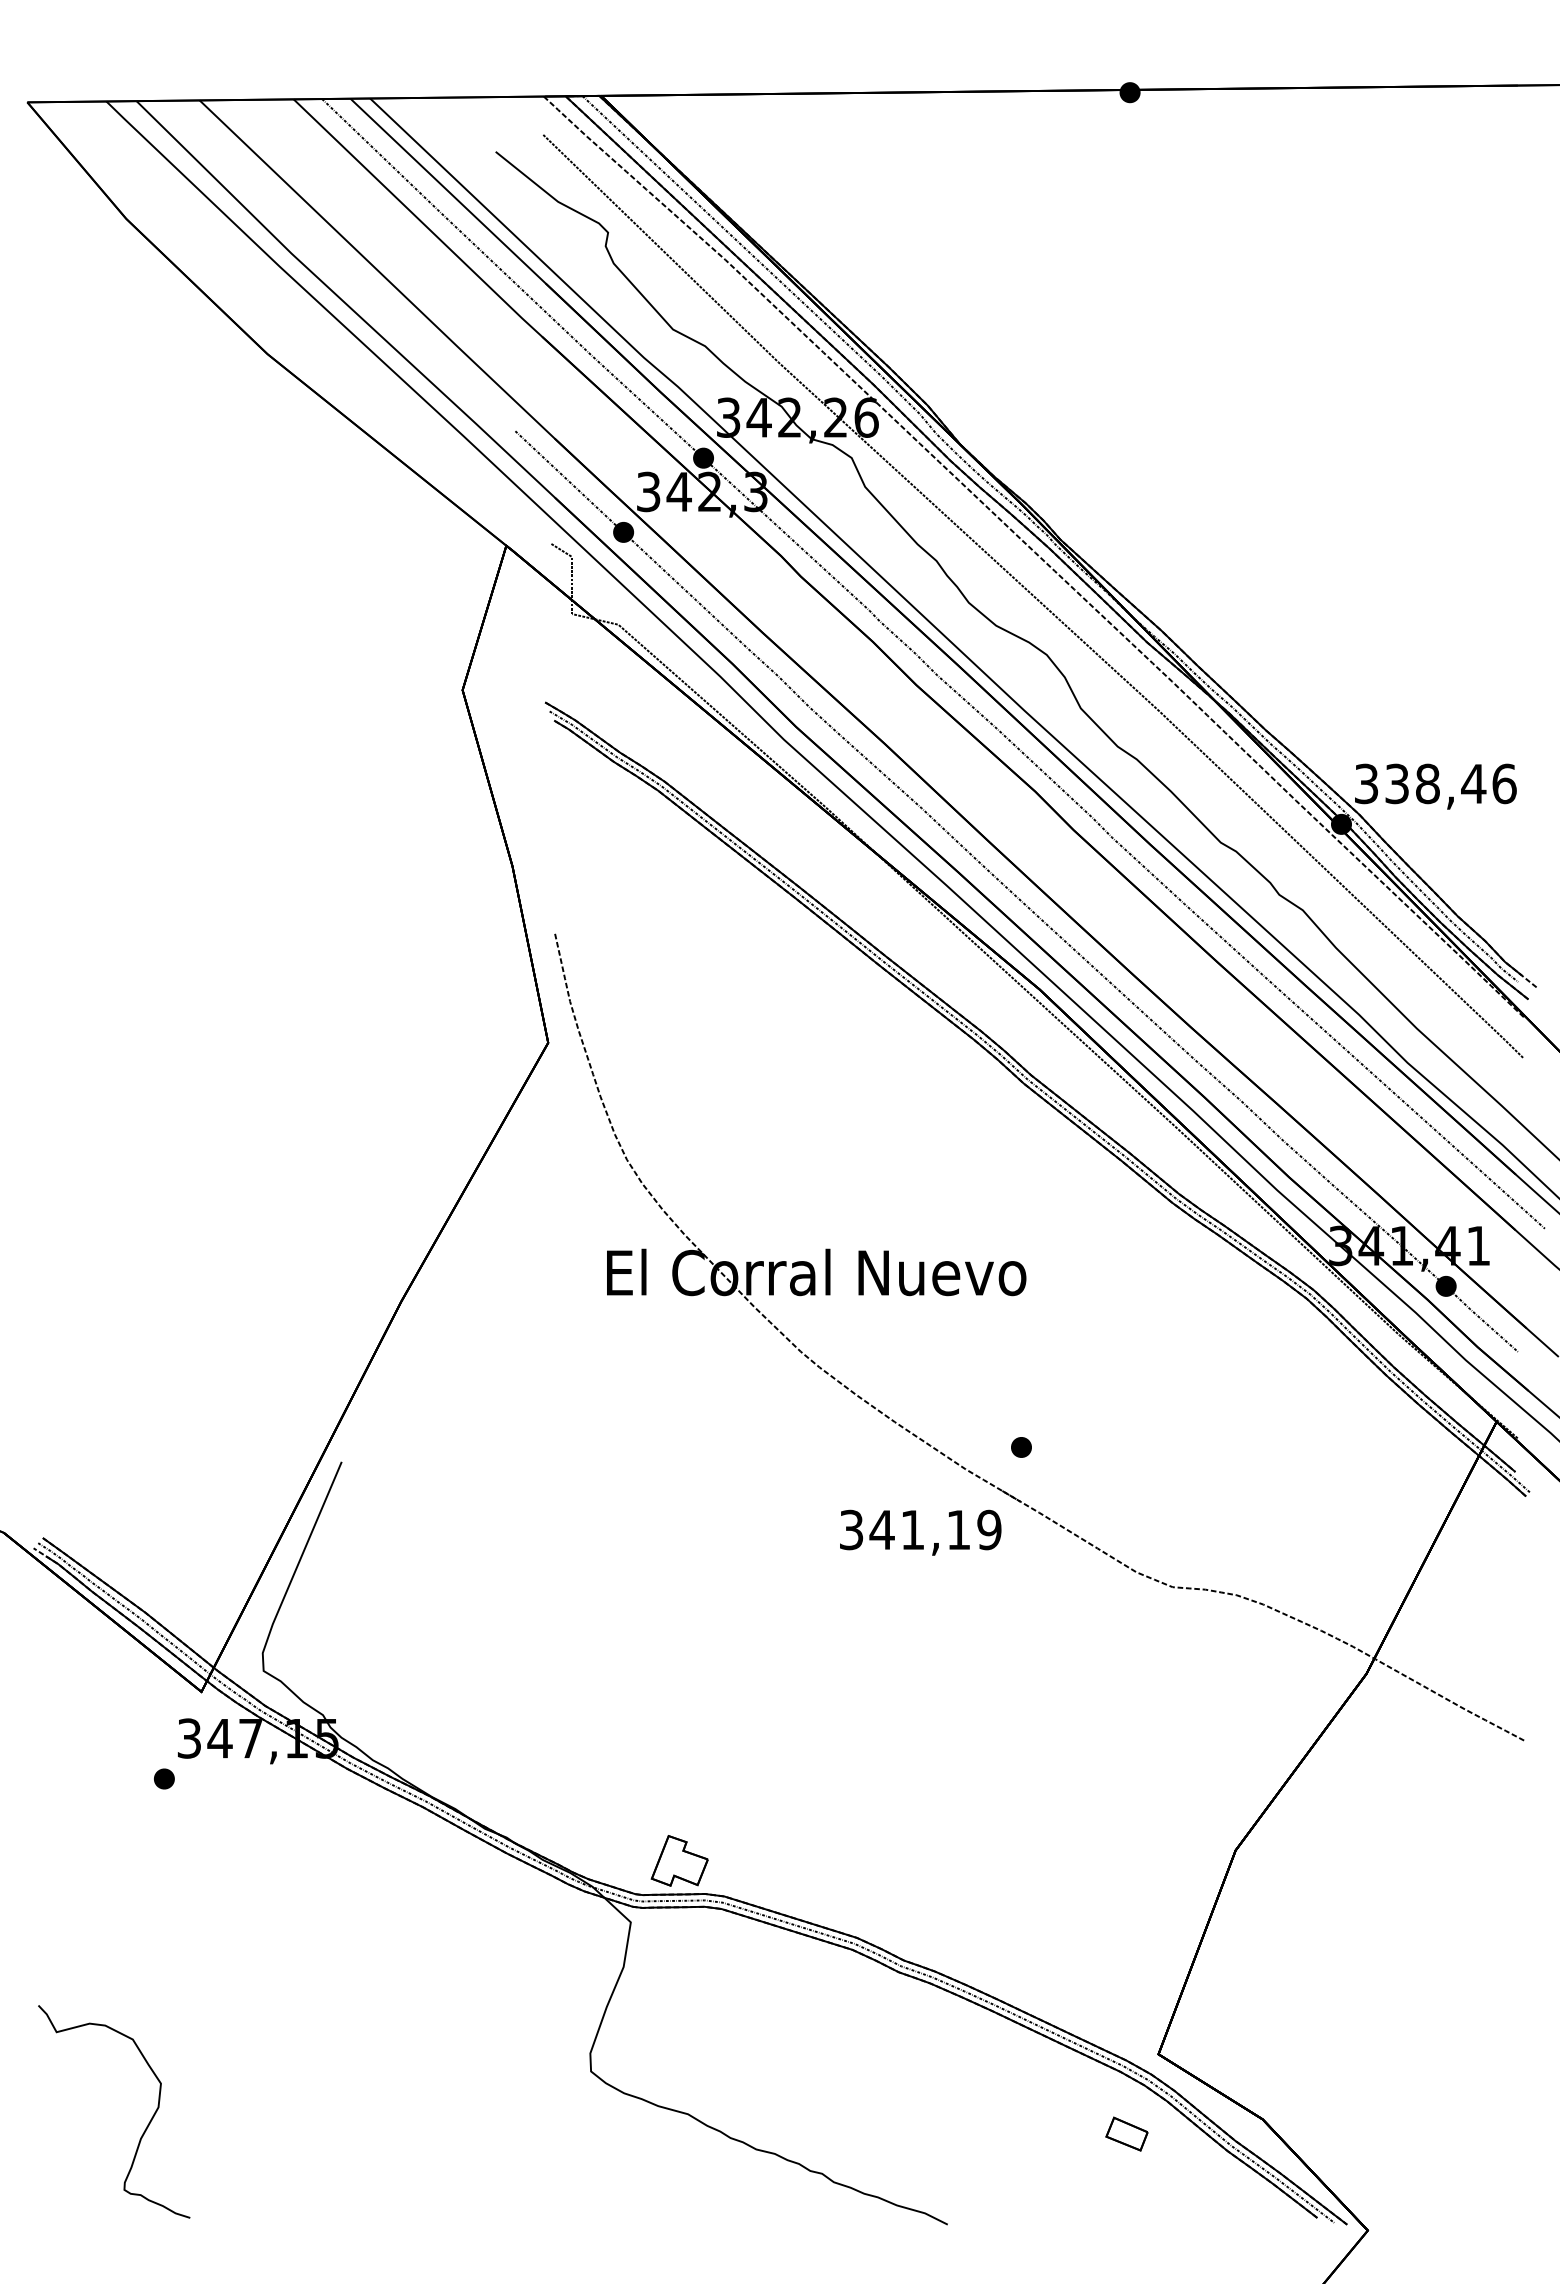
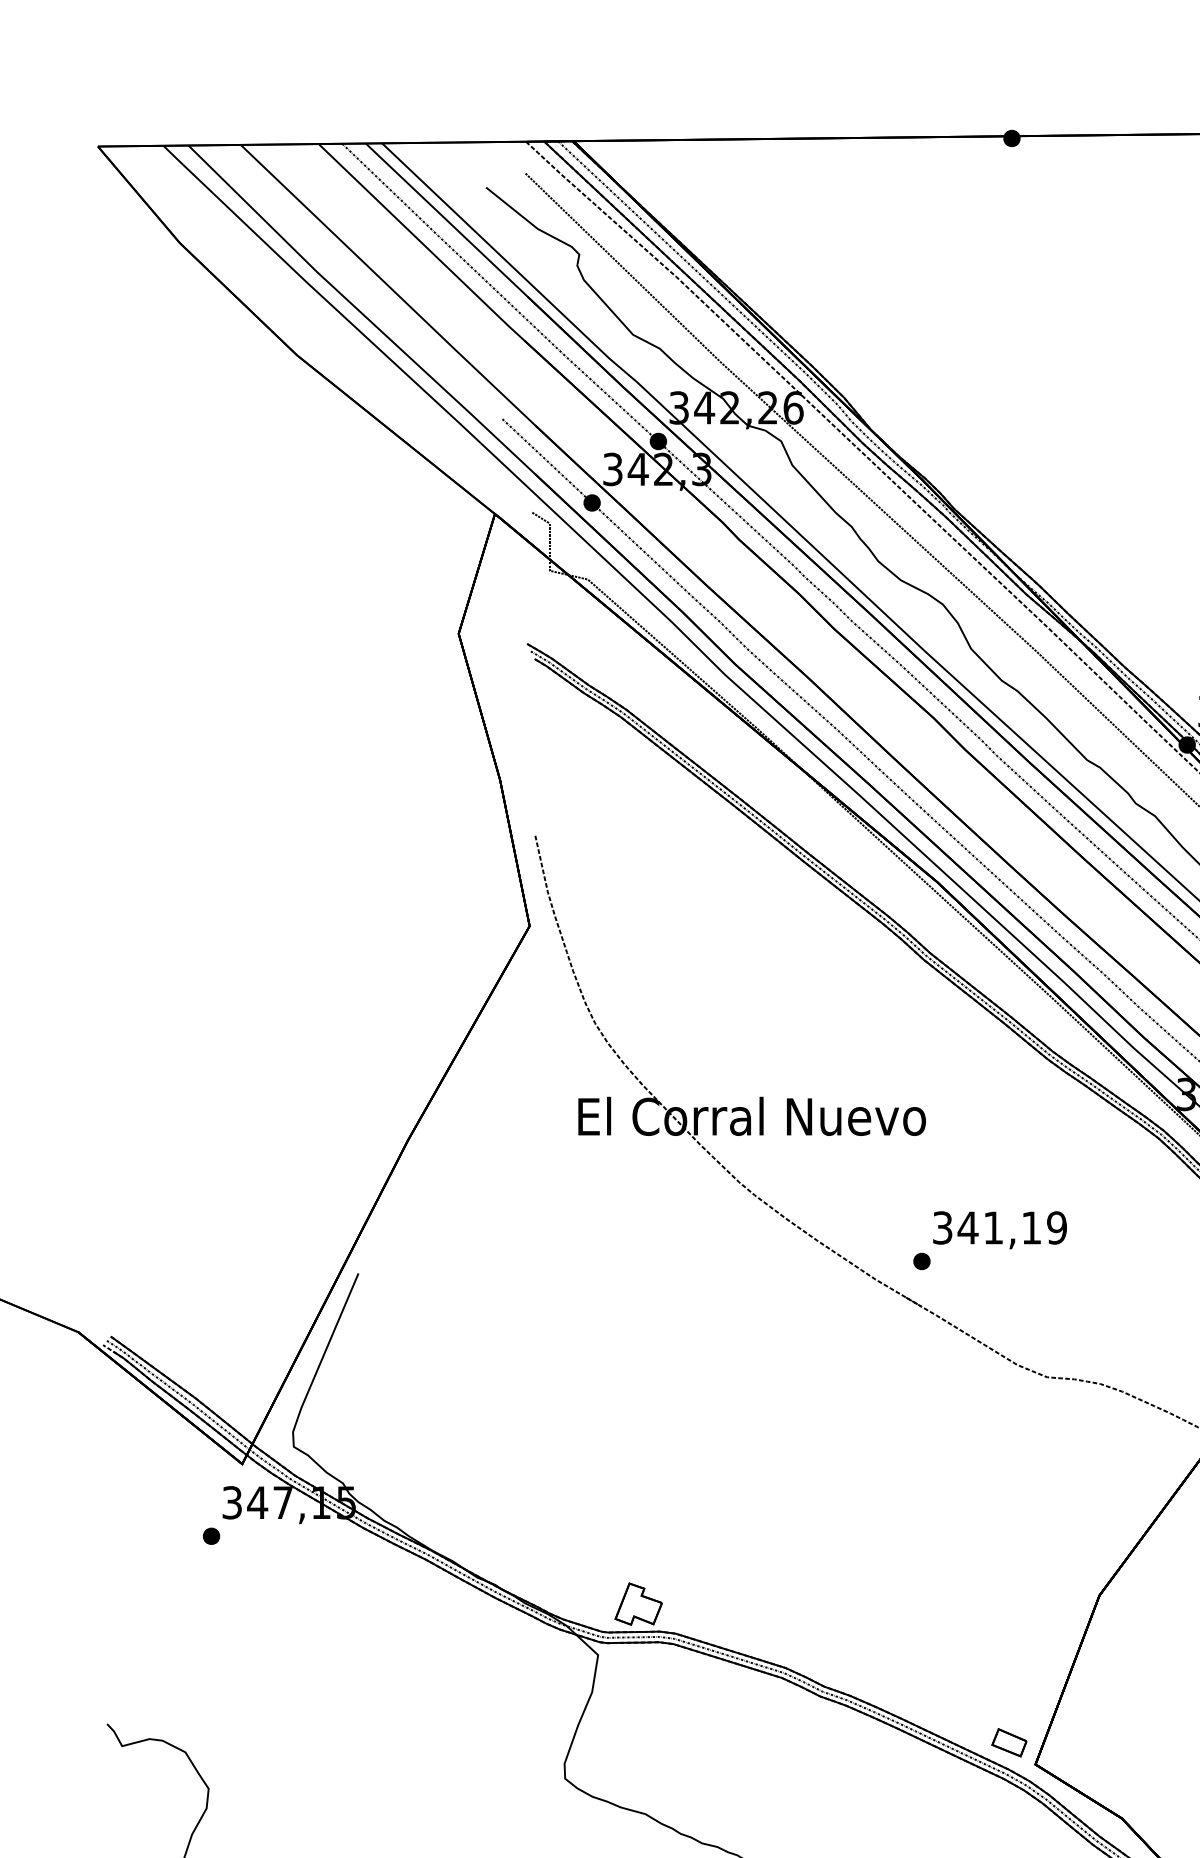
text: (920, 1532) -> (999, 1230), moved
part: (1126, 2133) -> (1009, 1742), moved

